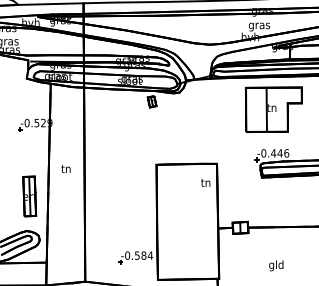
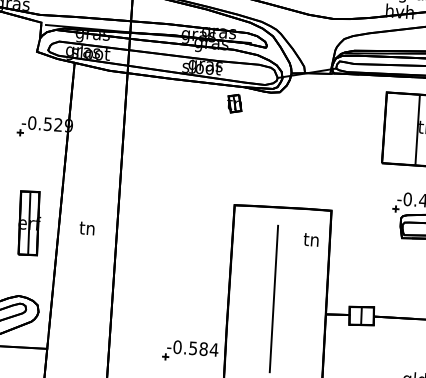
text: (65, 168) -> (86, 227), moved
part: (29, 196) -> (28, 223), moved
line: (185, 220) -> (274, 297), added

